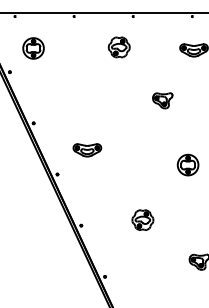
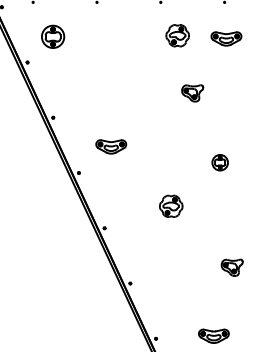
part: (119, 47) -> (177, 35), moved
part: (188, 164) -> (220, 162), size x0.7
part: (143, 219) -> (171, 205), moved

